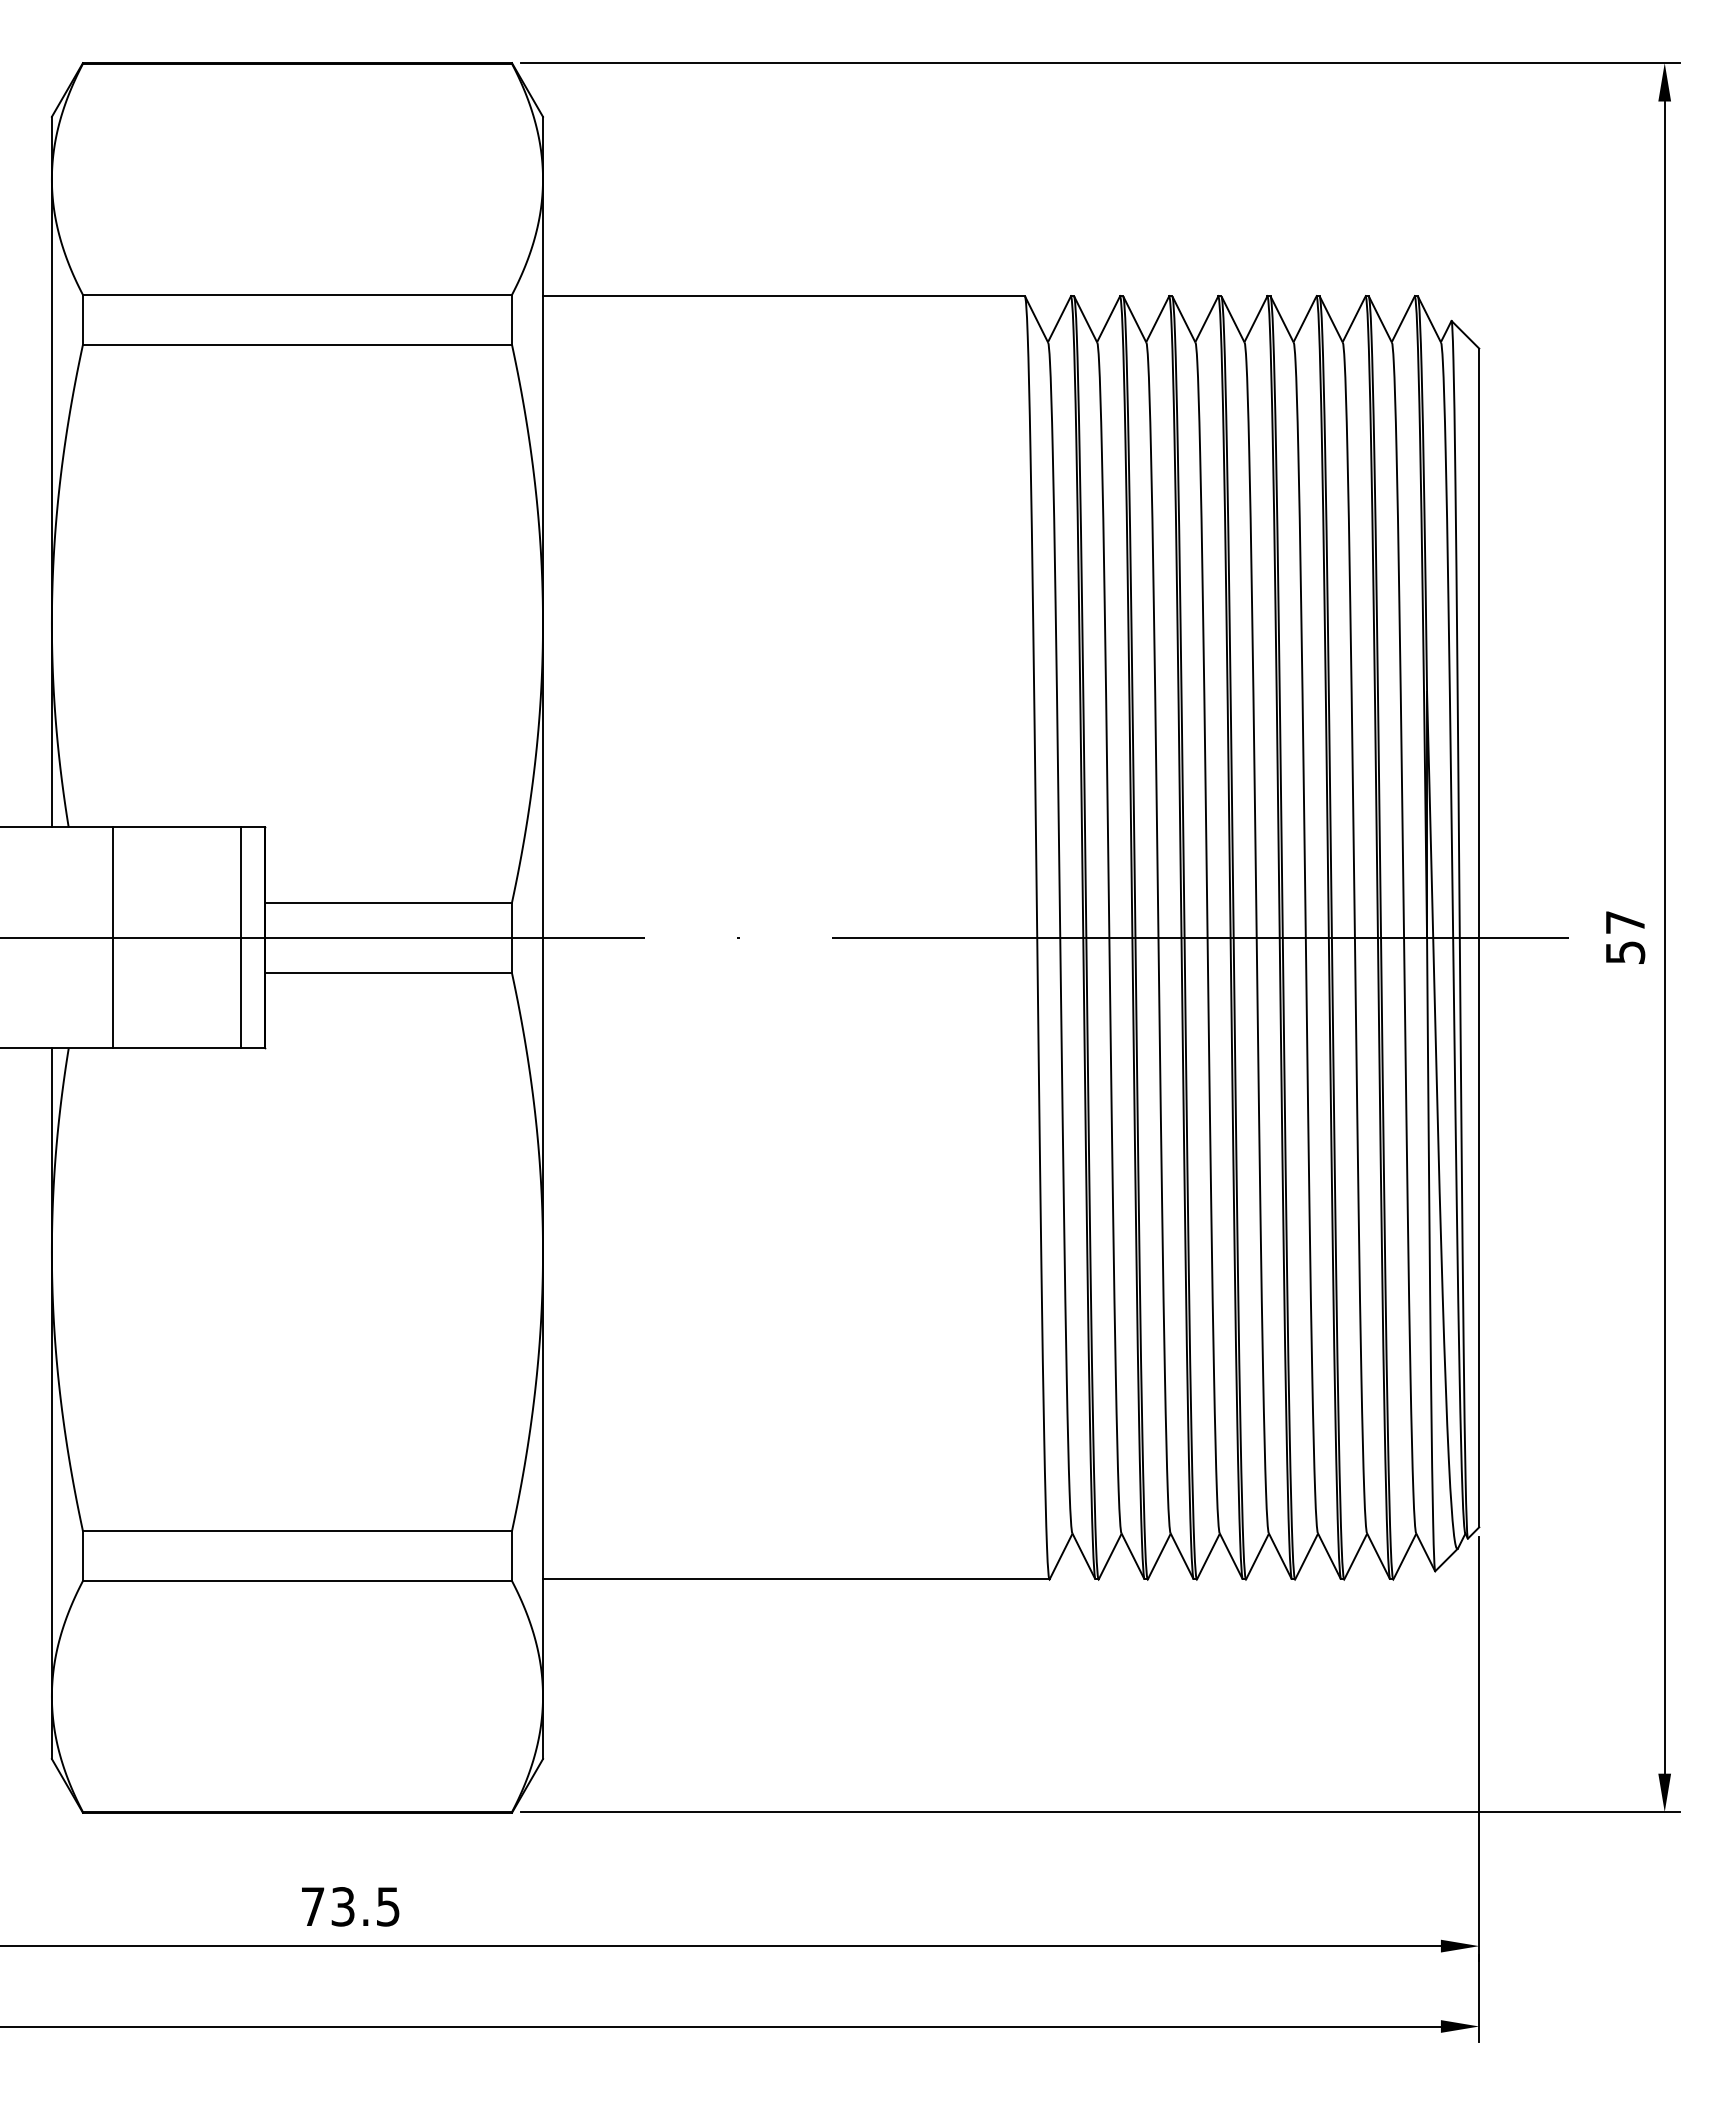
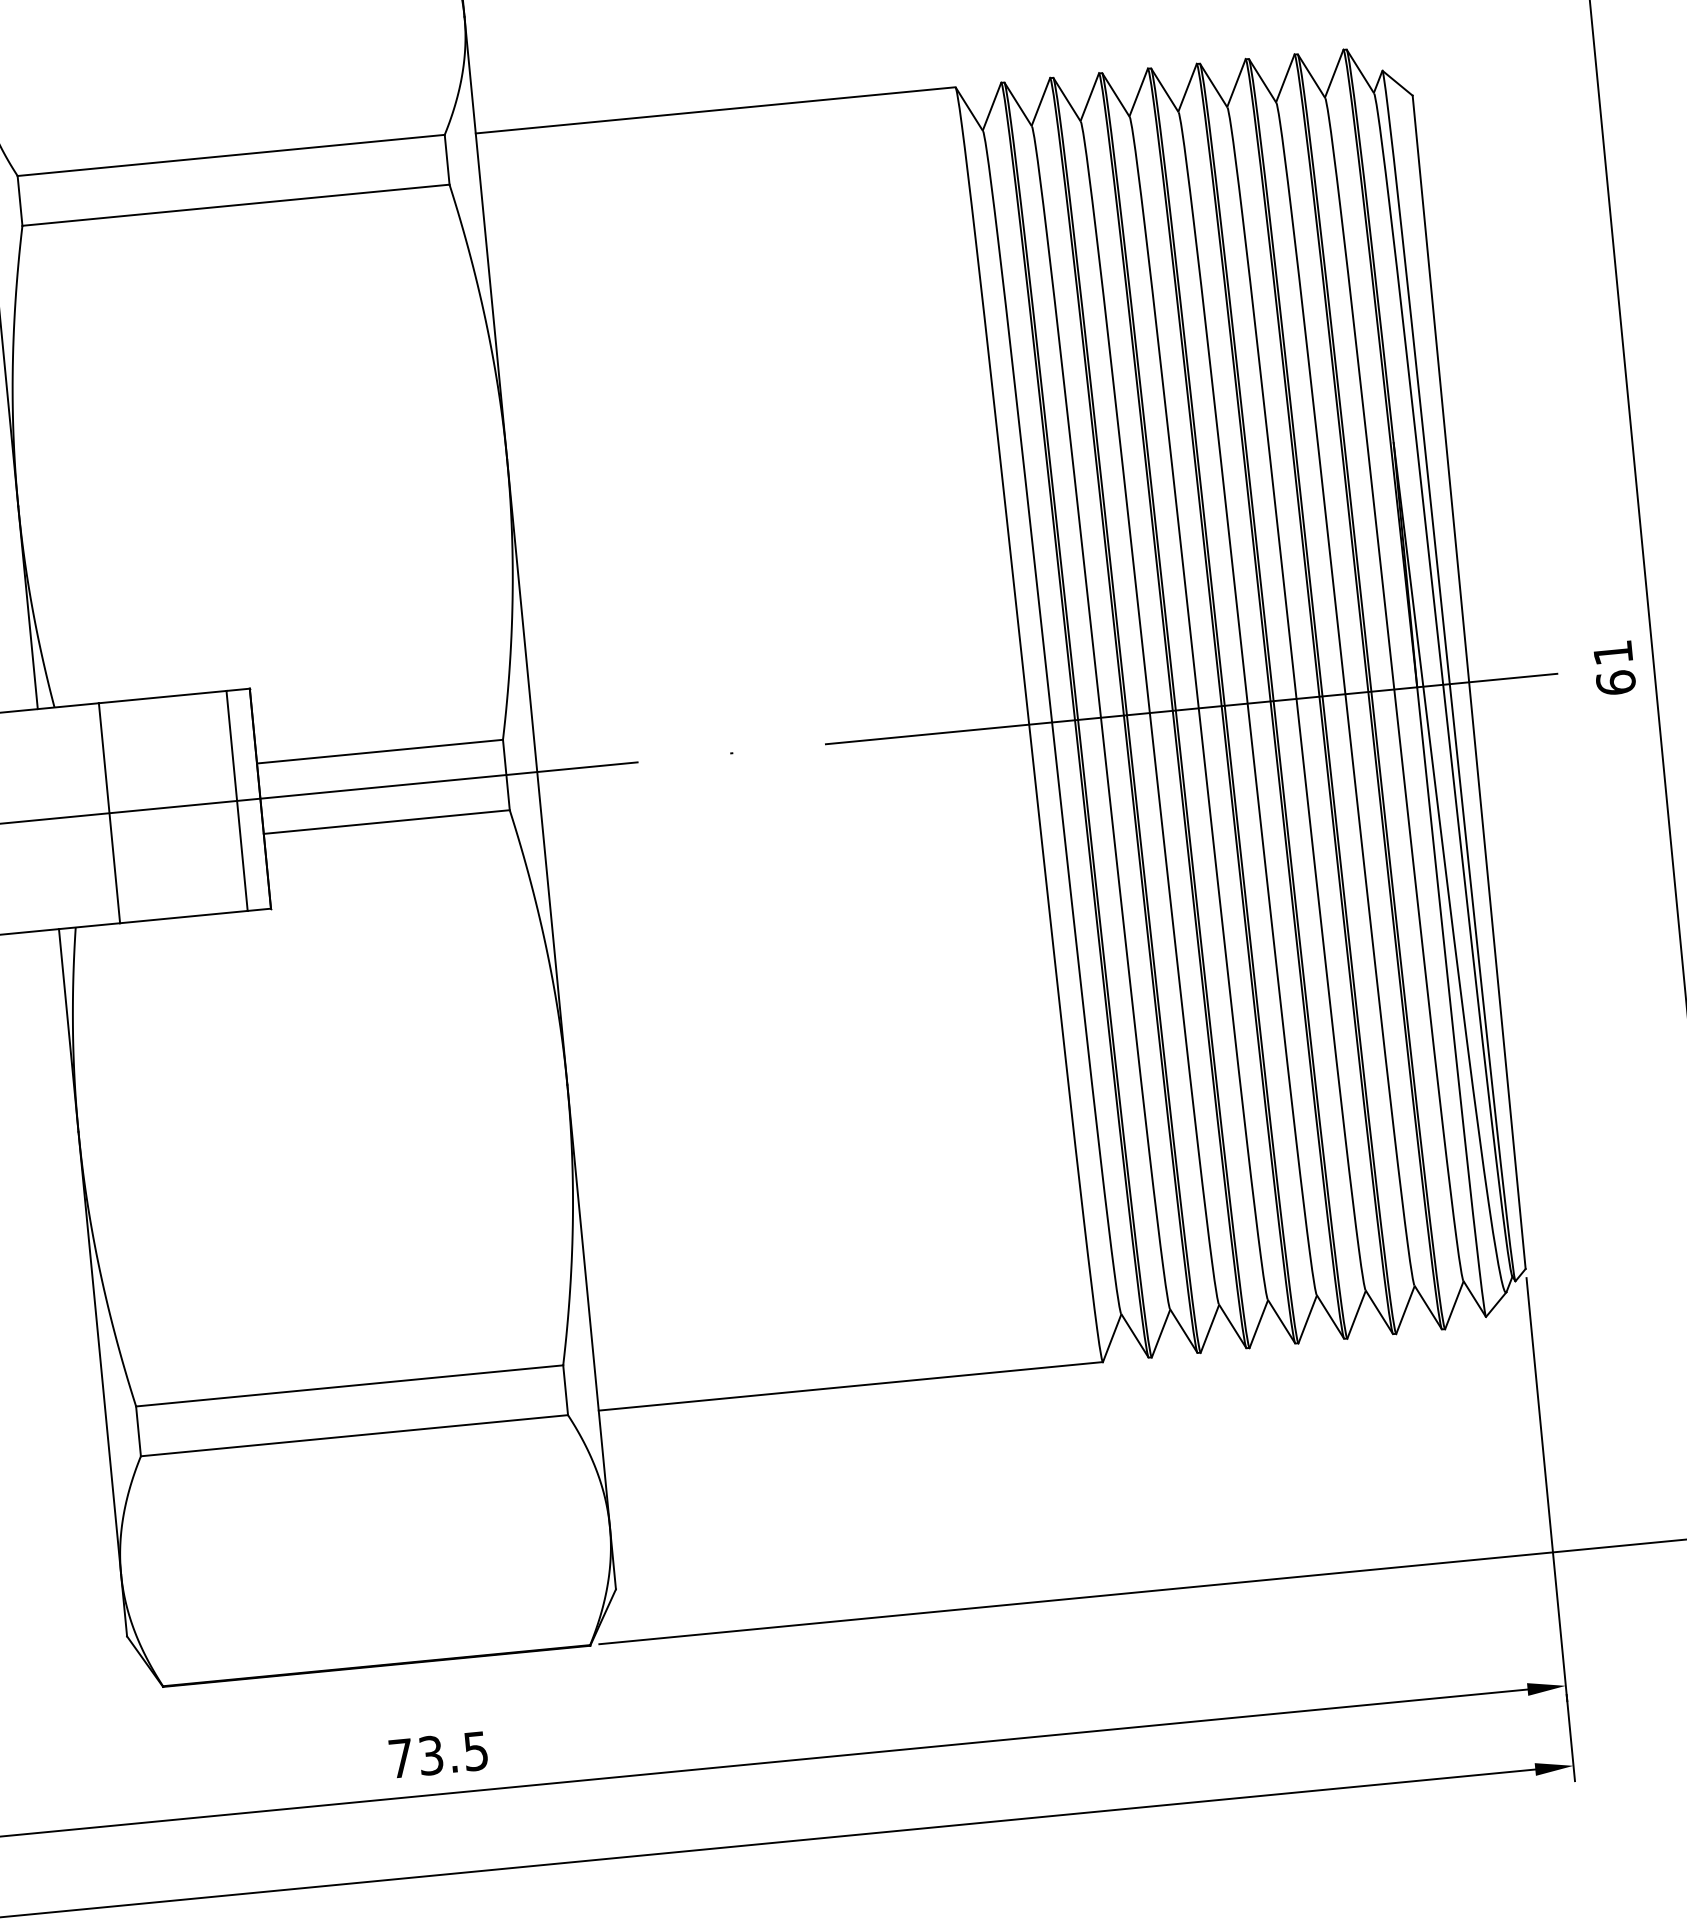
text: (1625, 937) -> (1614, 667), 57 -> 61

